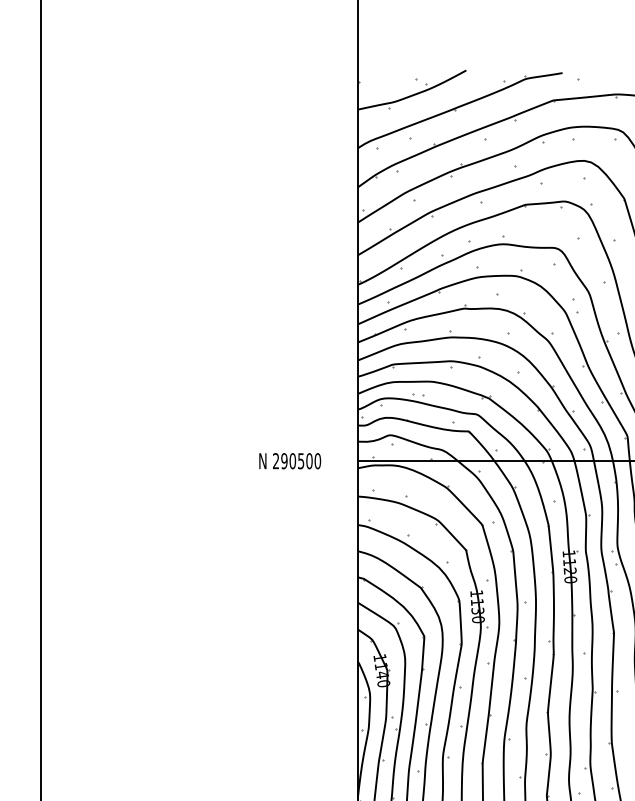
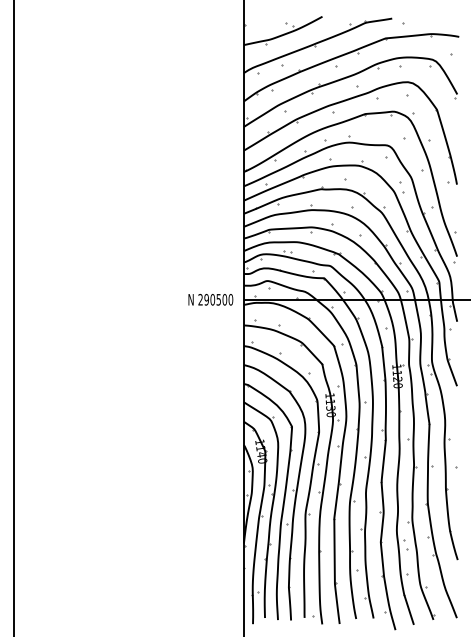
text: (289, 460) -> (210, 299), moved

